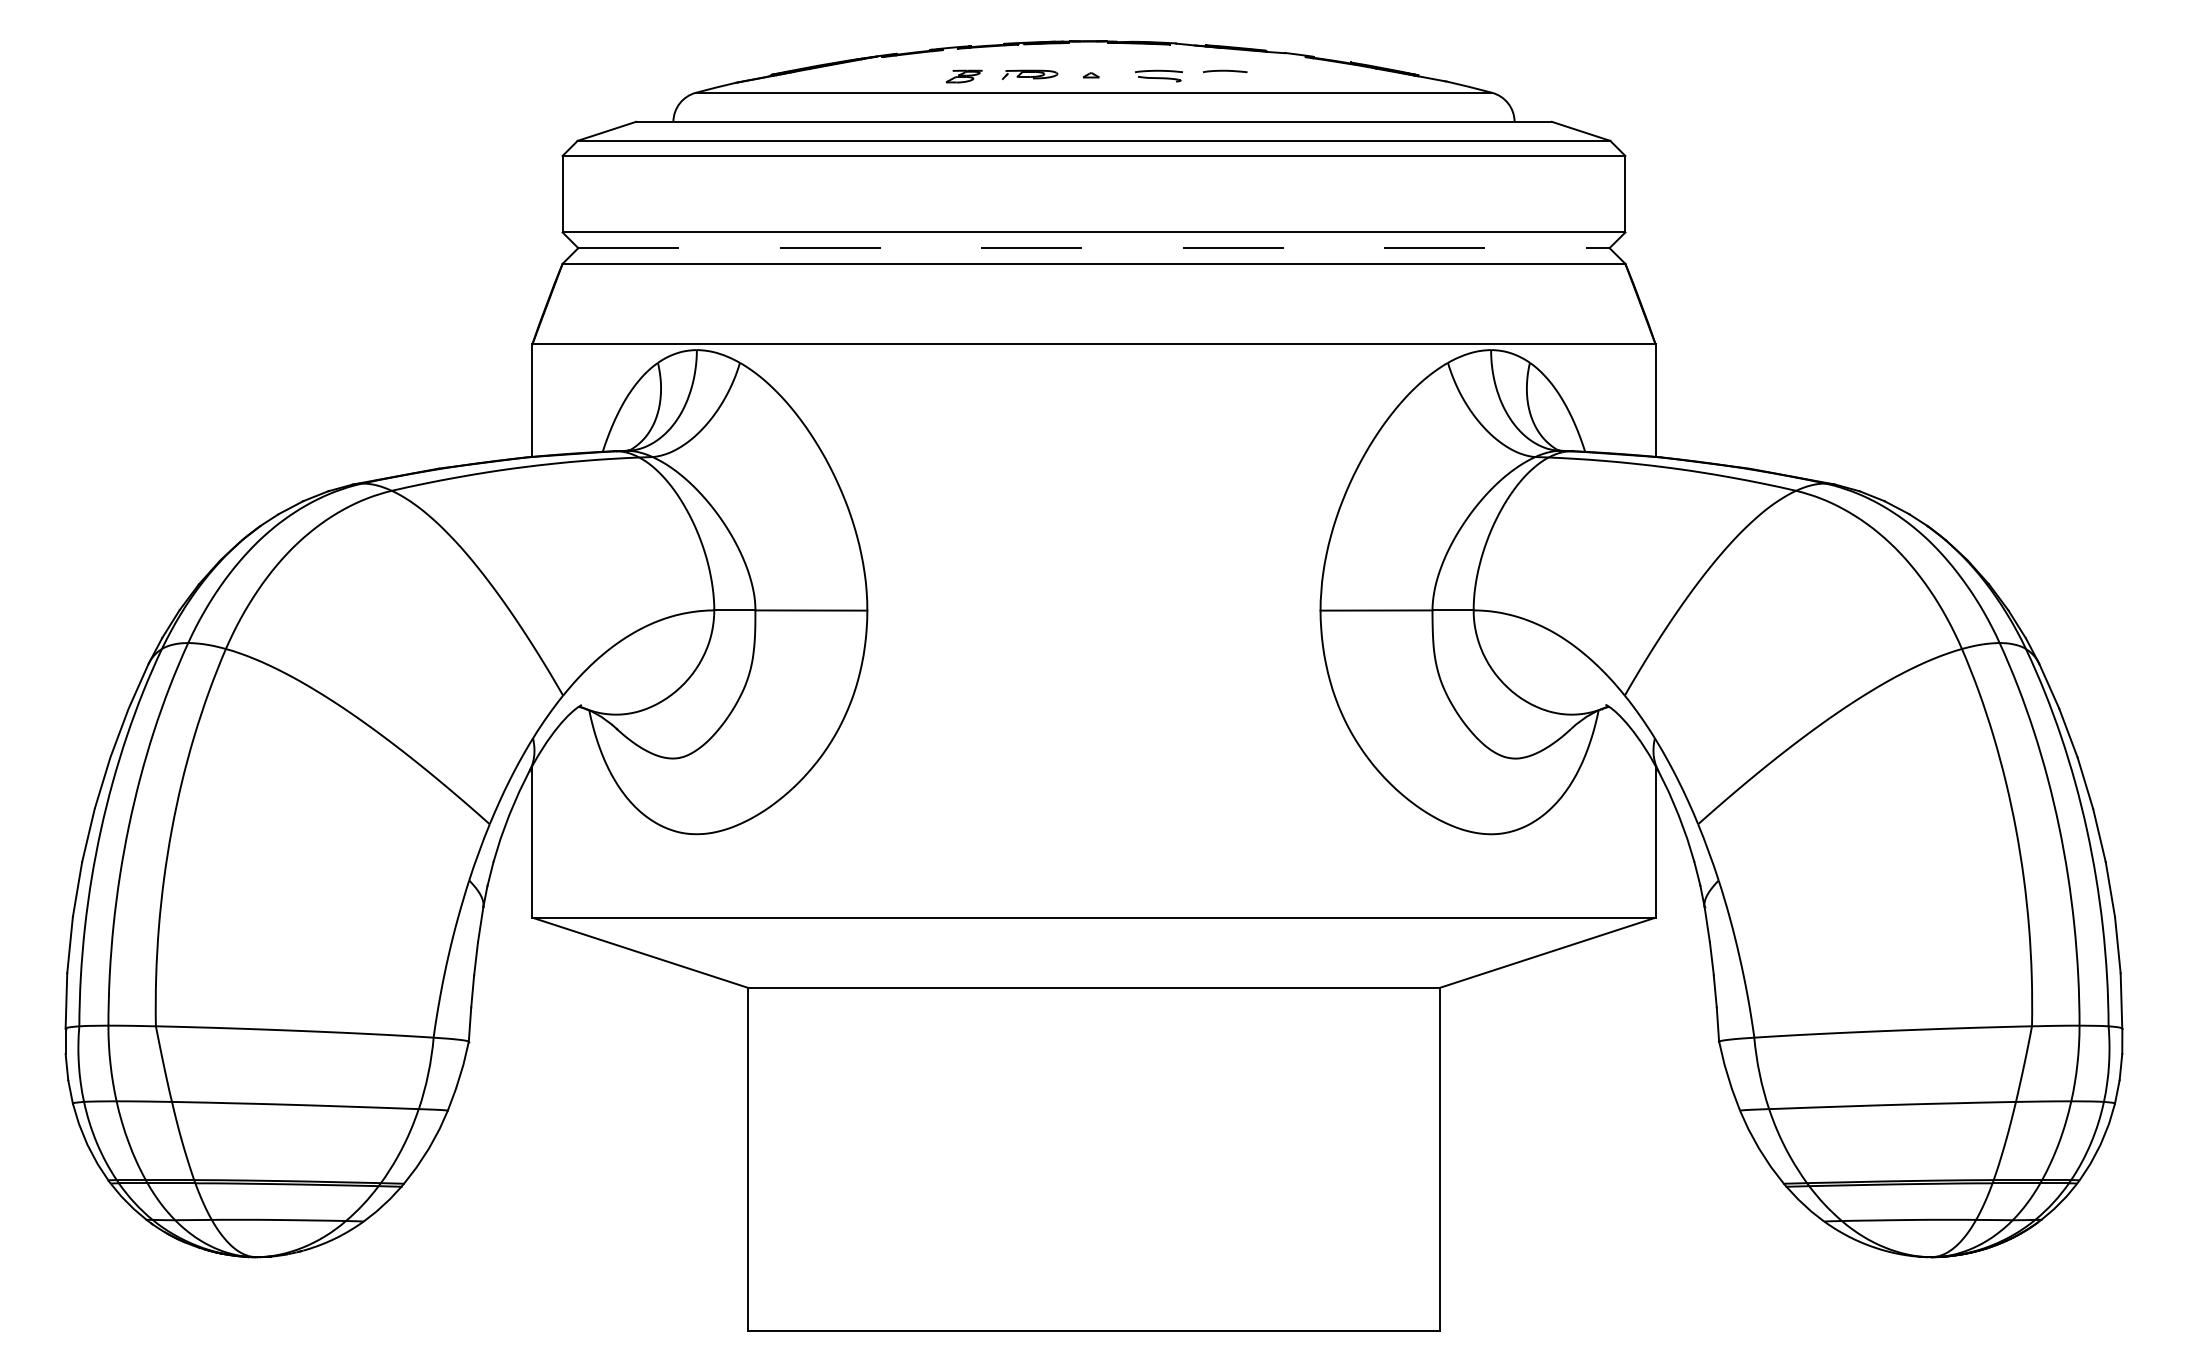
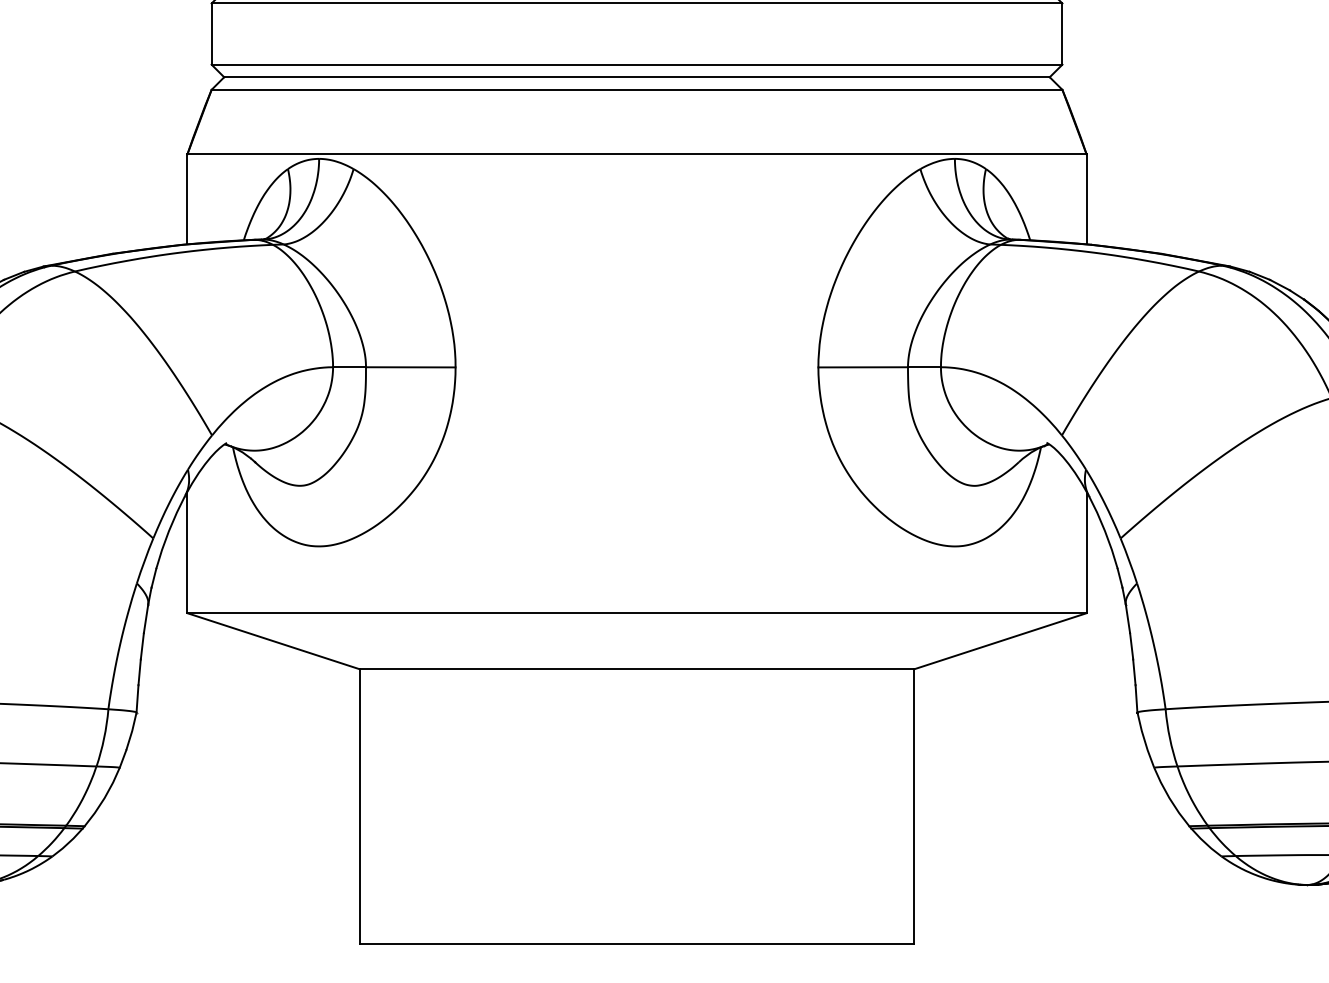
line: (1093, 248) -> (636, 77), dashed -> solid

